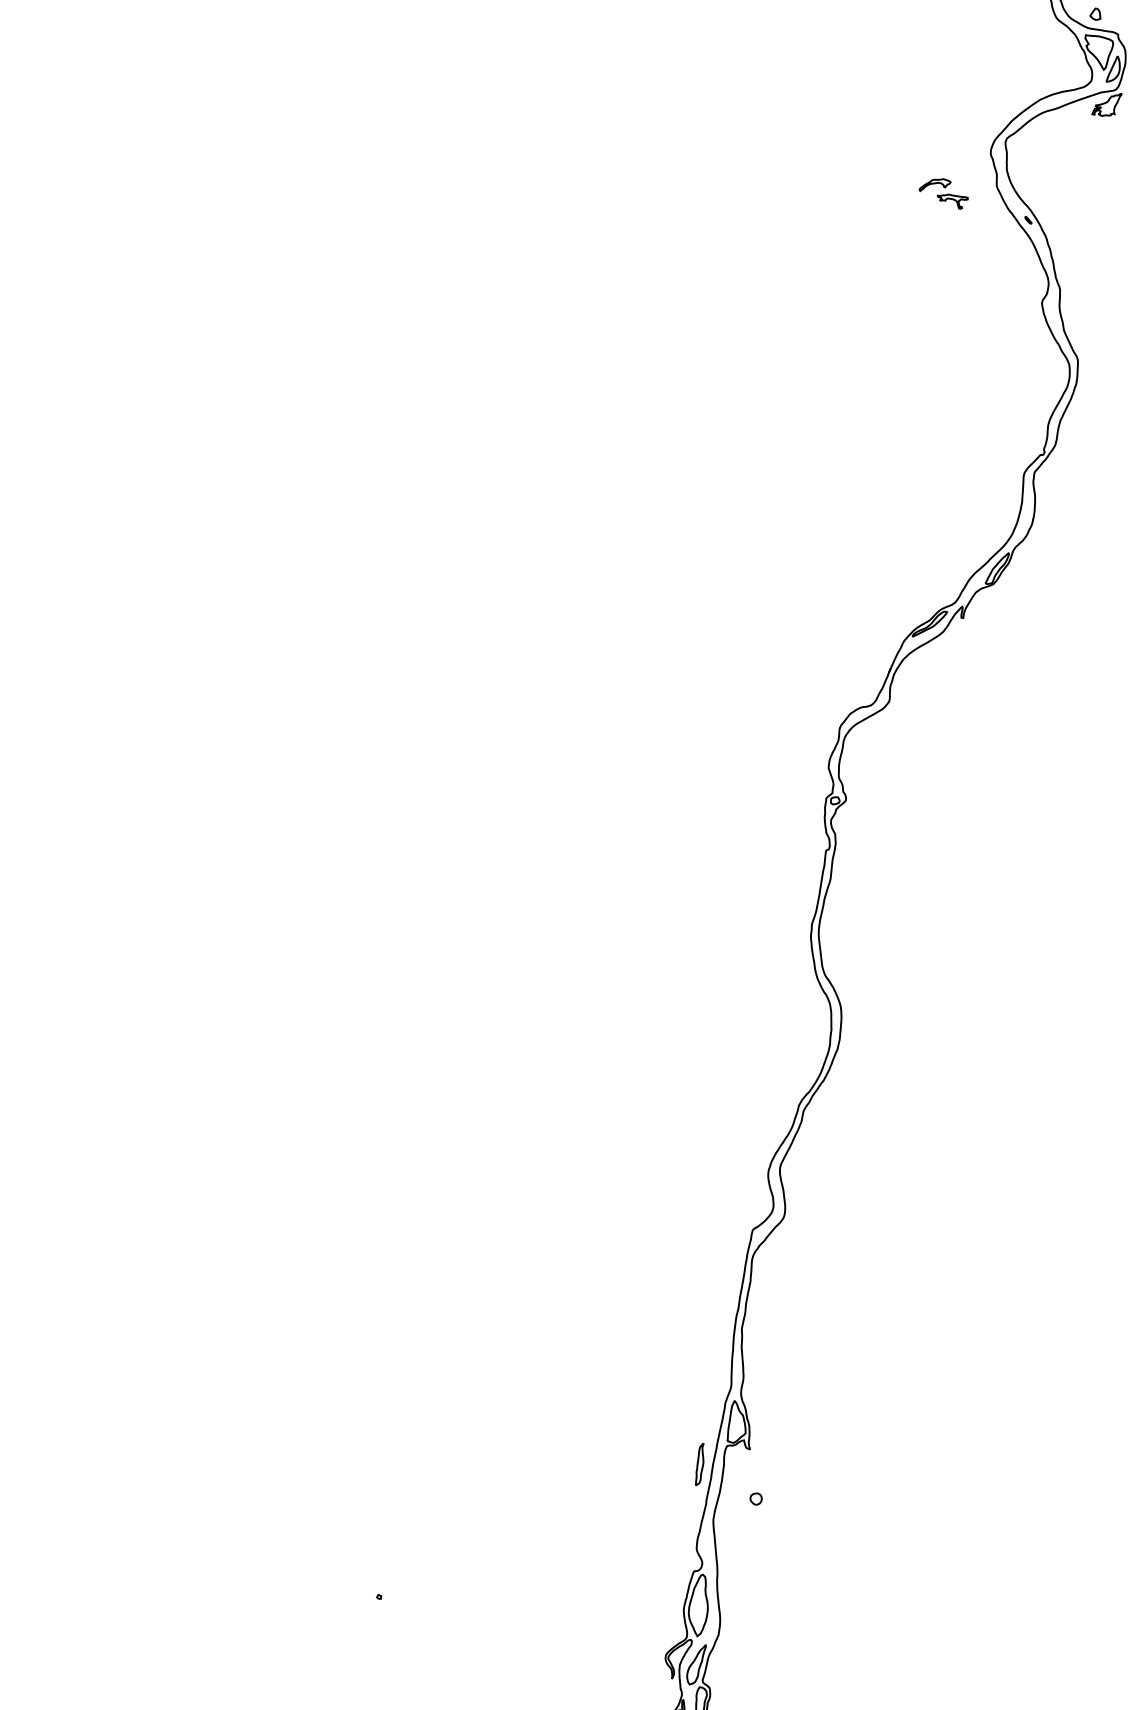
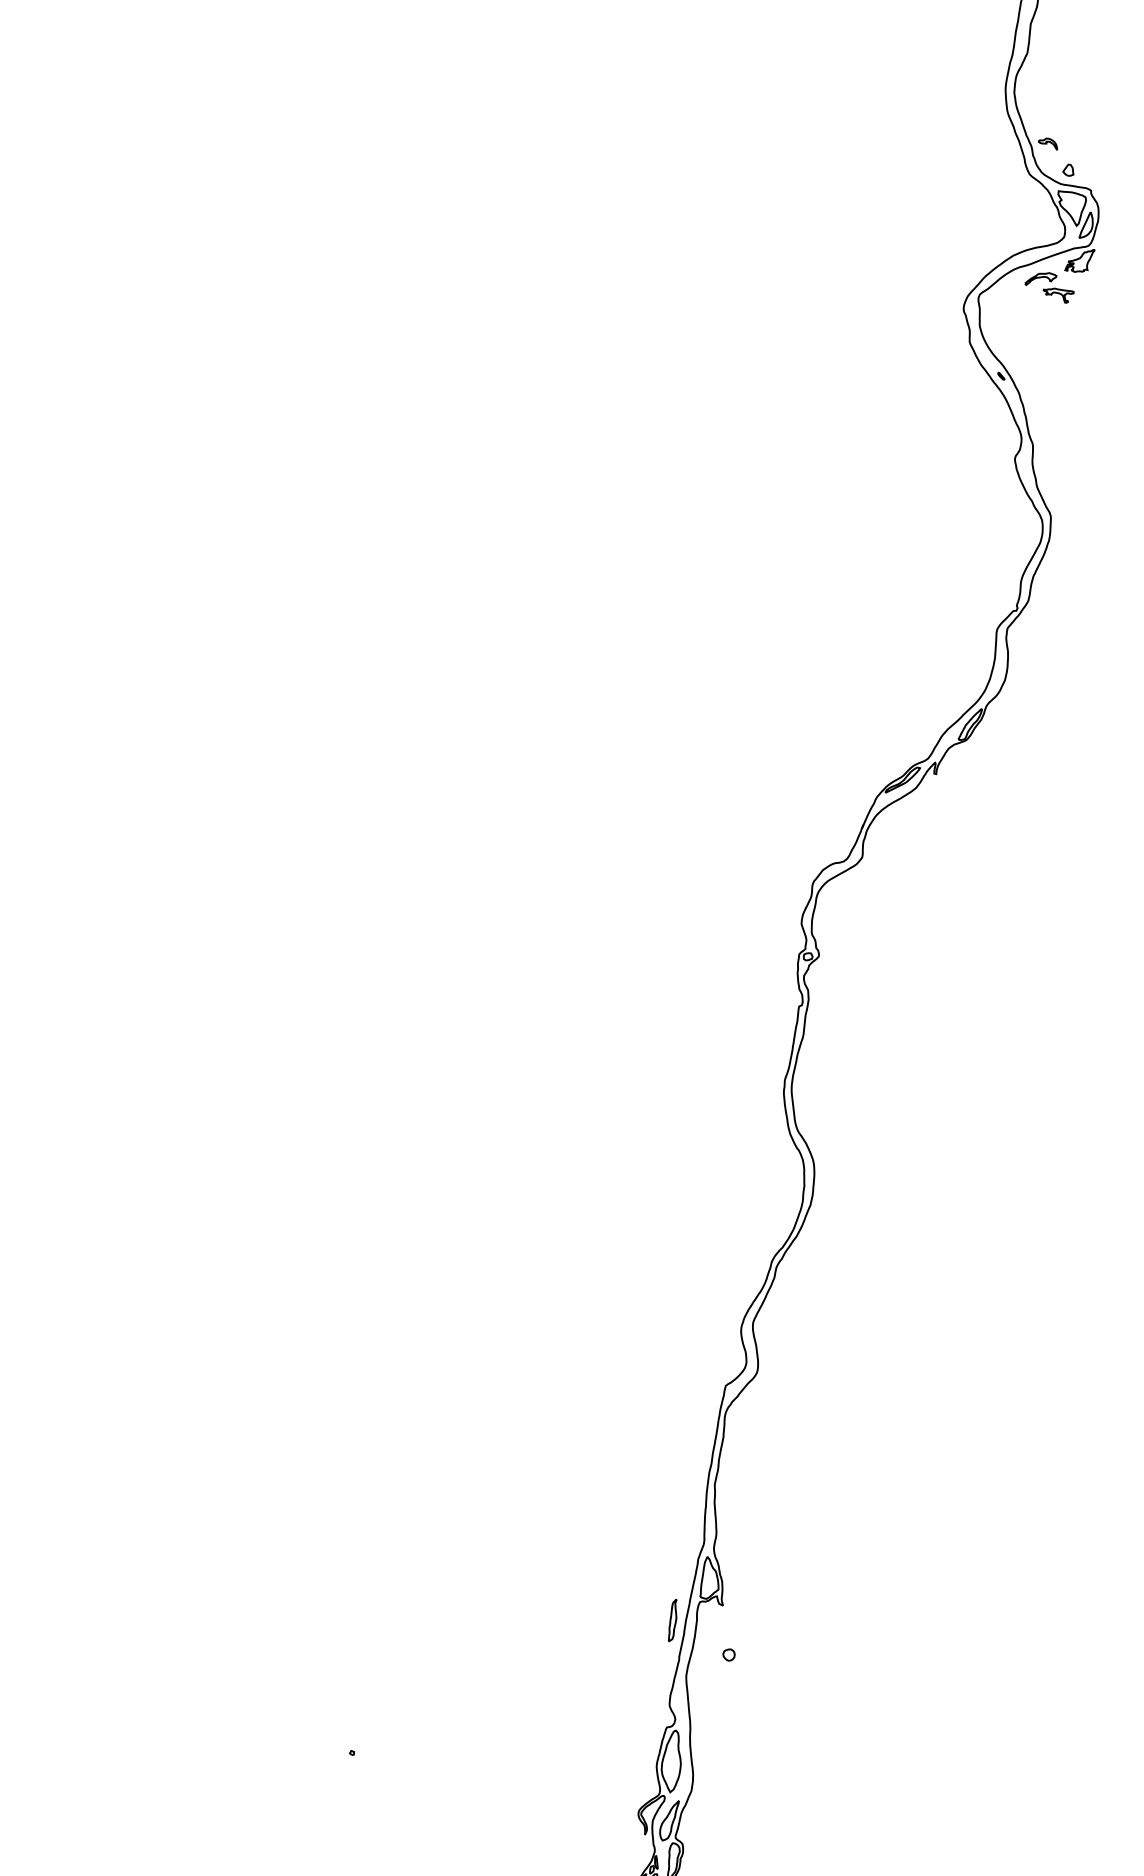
part: (943, 193) -> (1049, 287), moved

